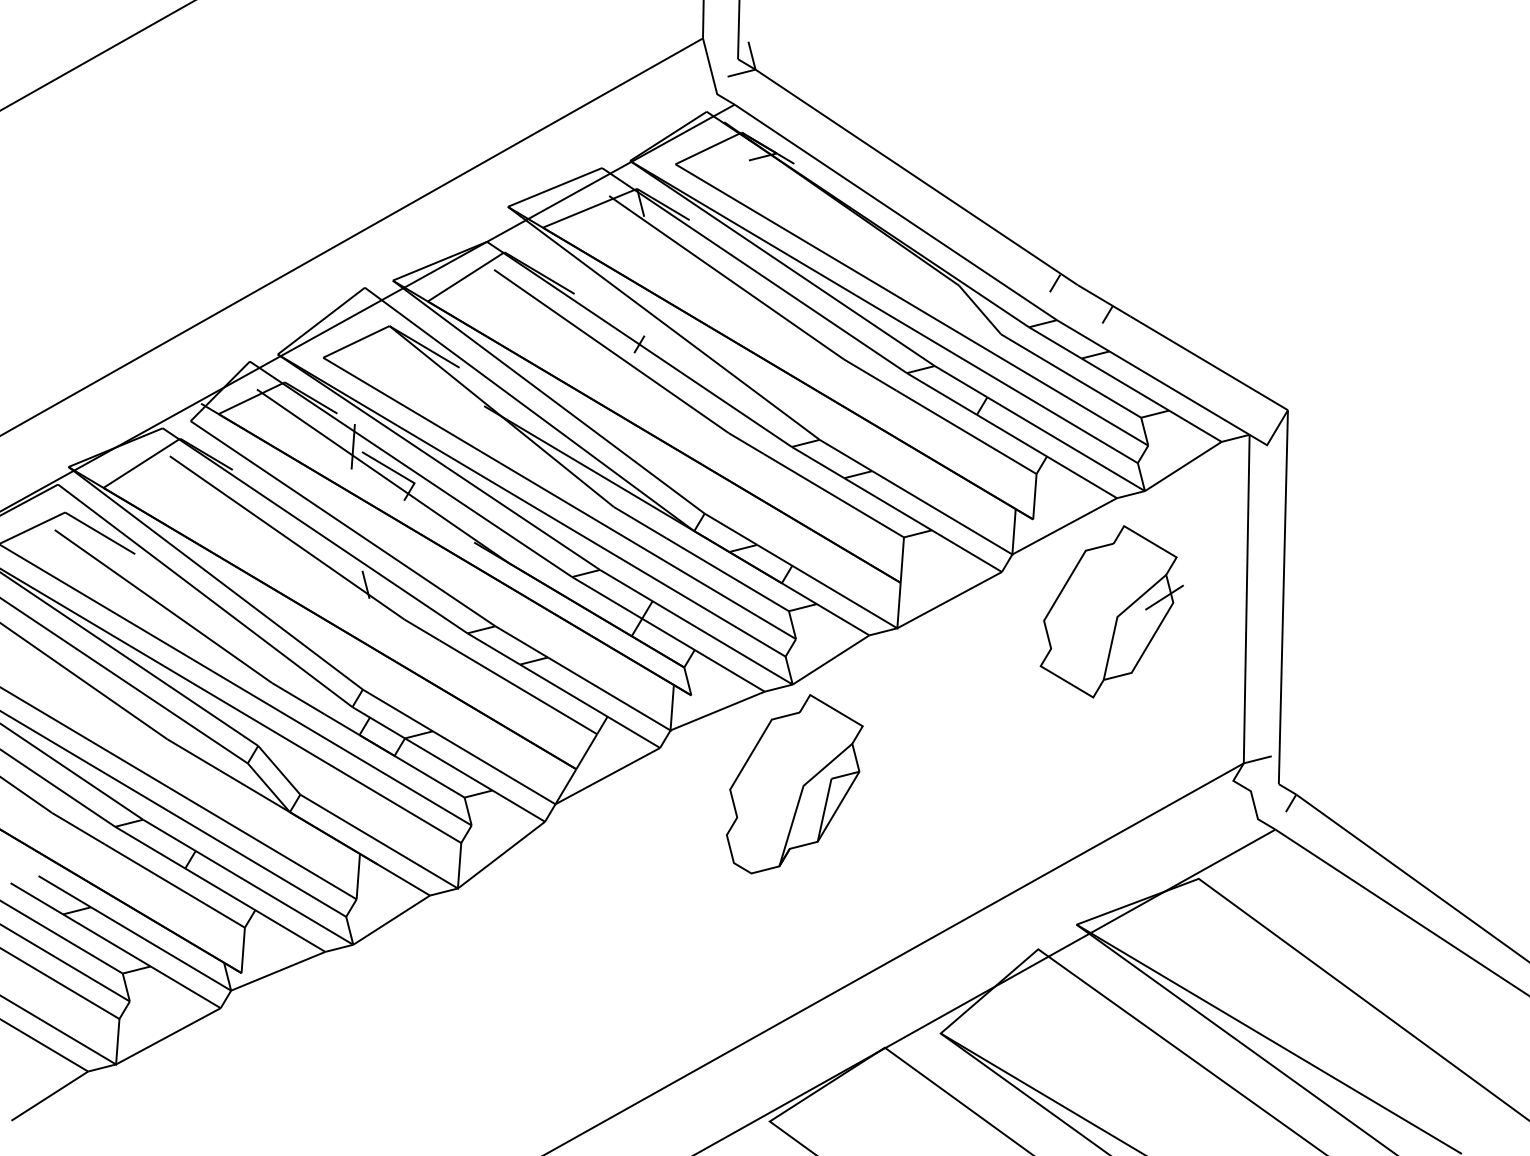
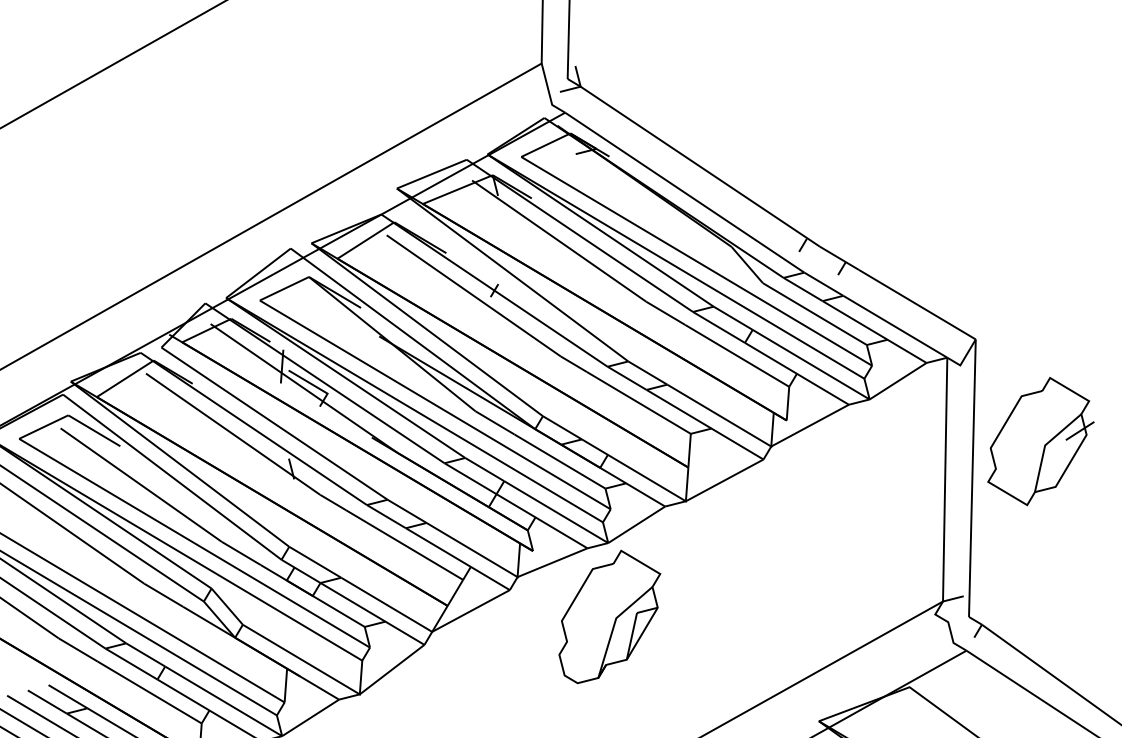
part: (1111, 611) -> (1040, 441), moved

